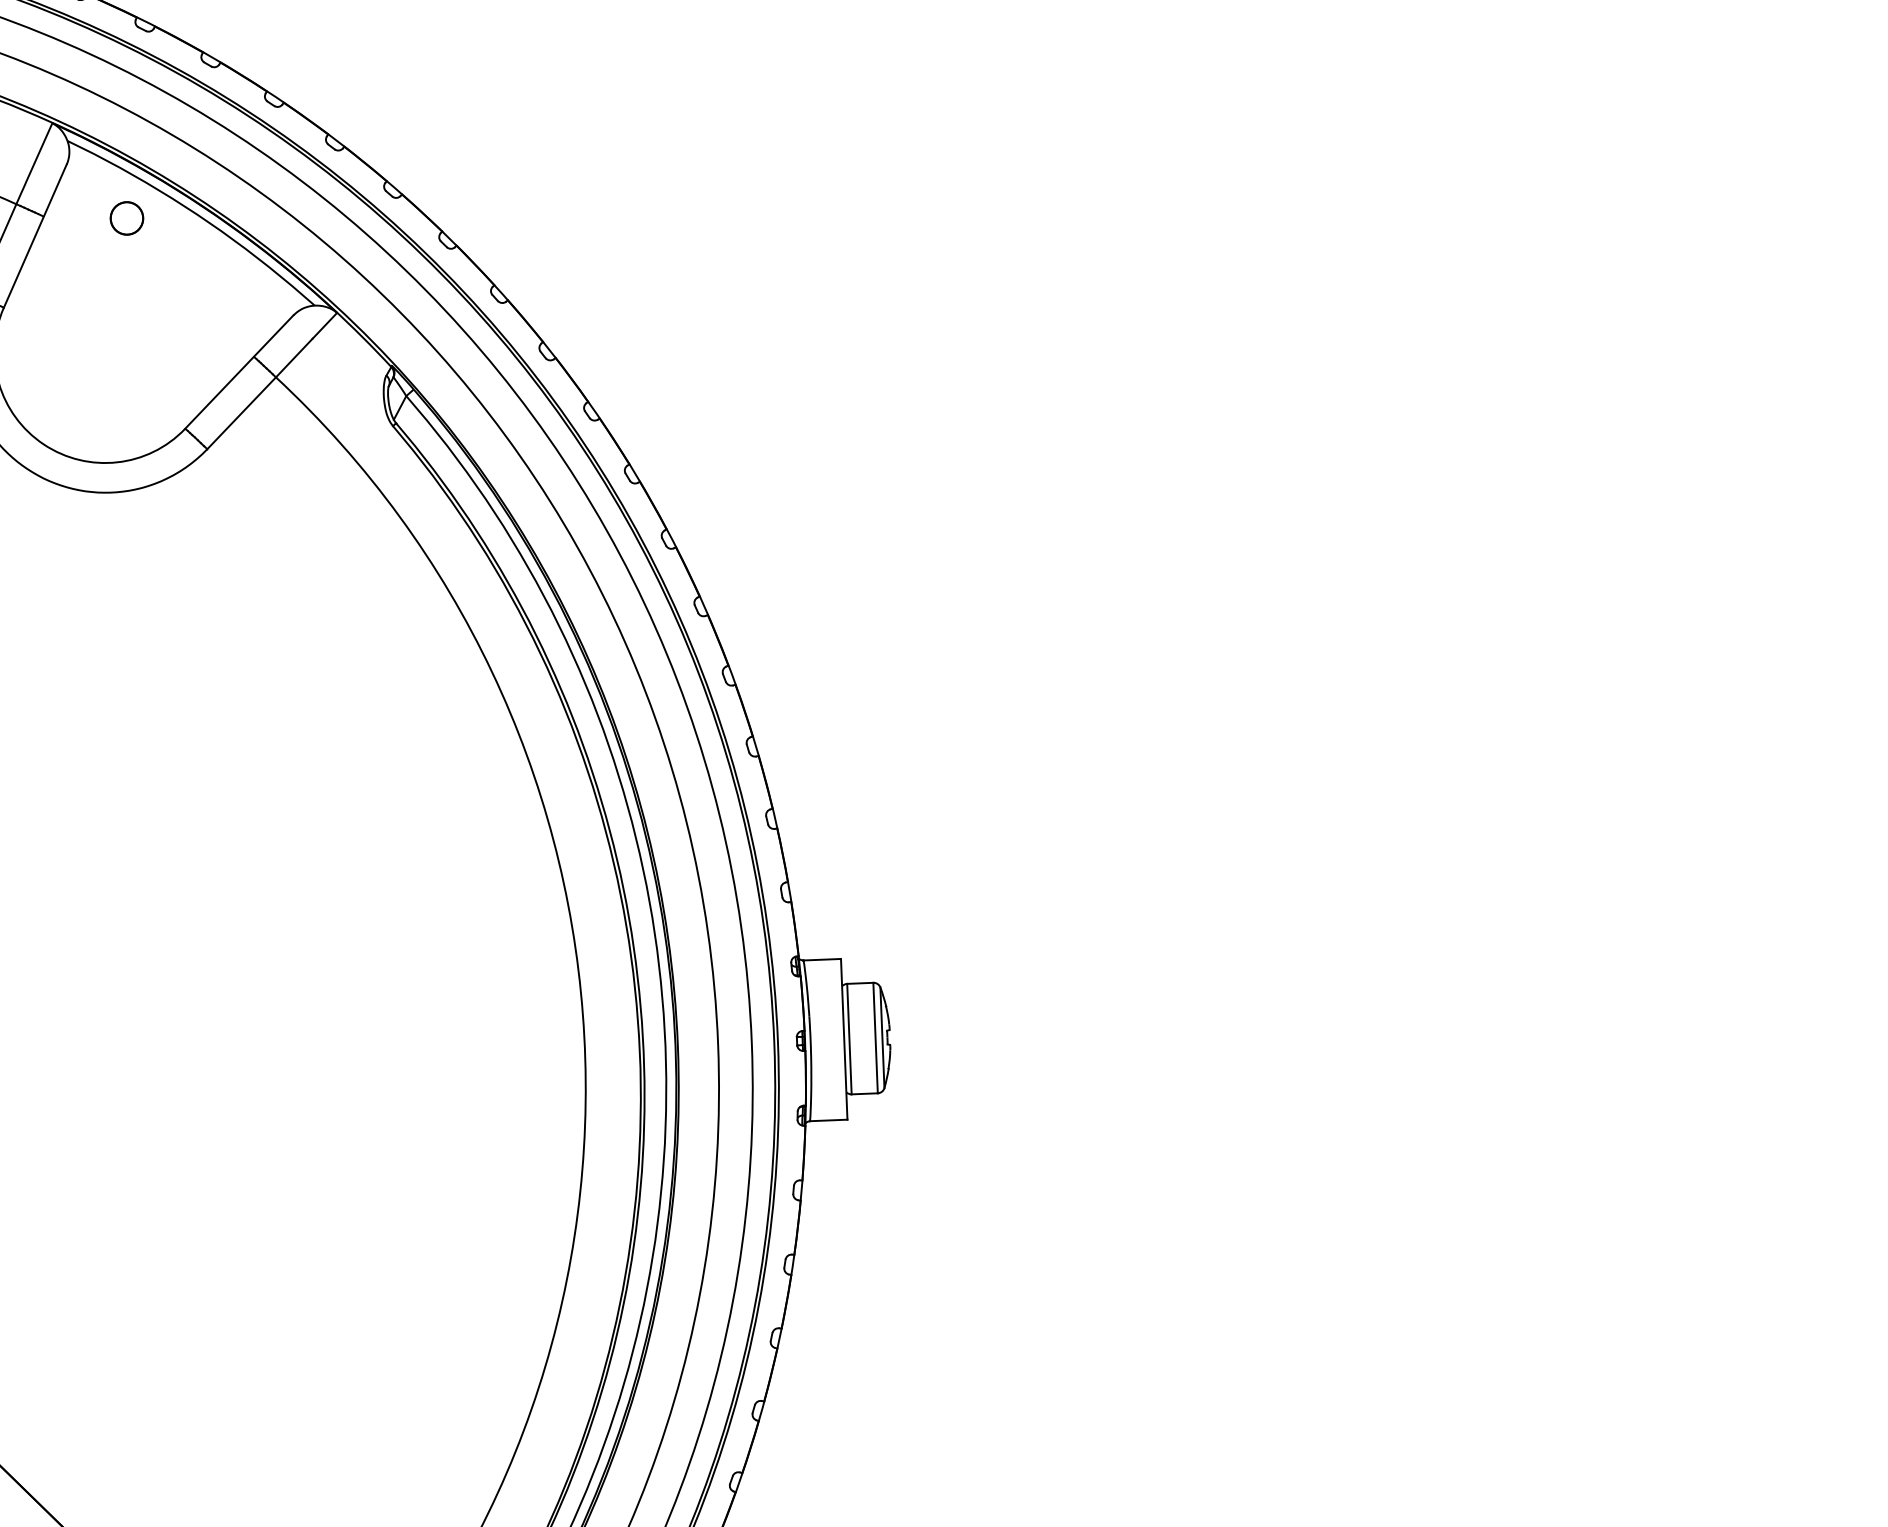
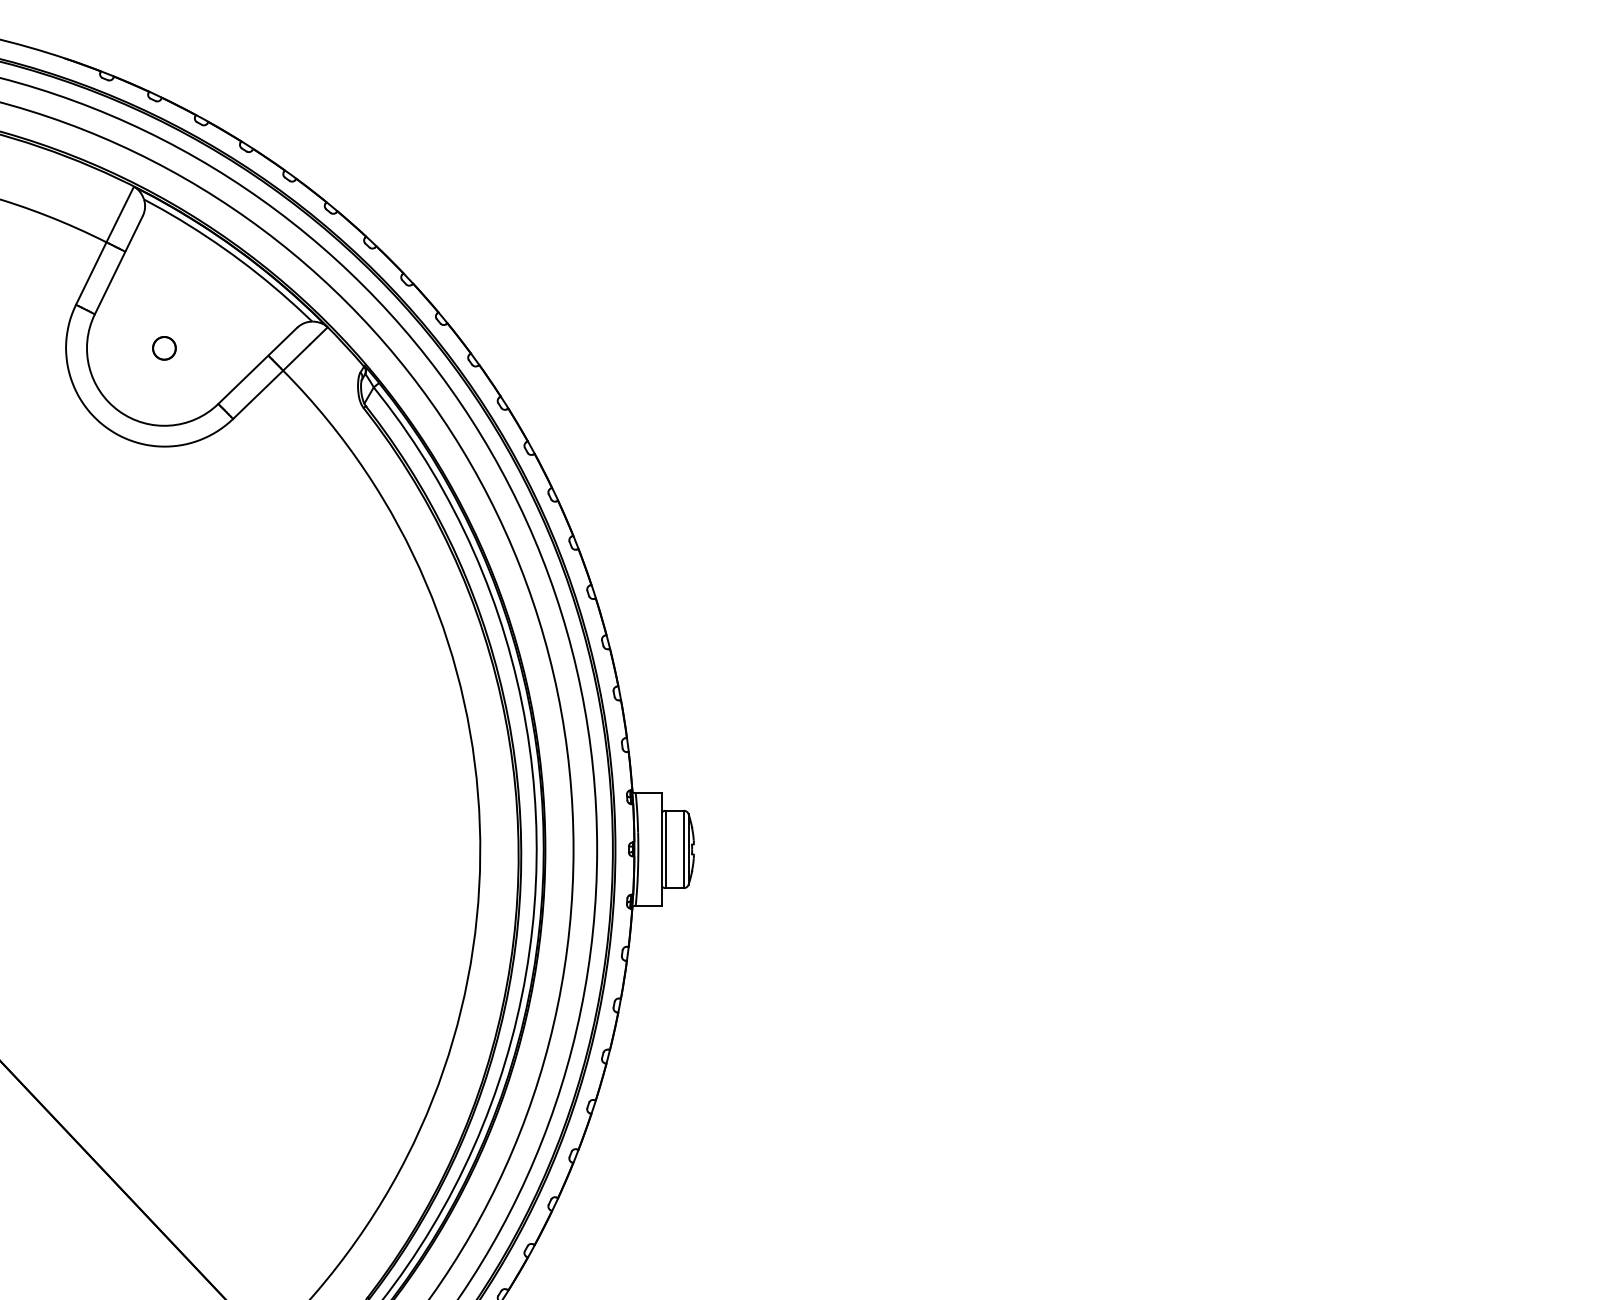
circle: (127, 218) -> (164, 348), moved

